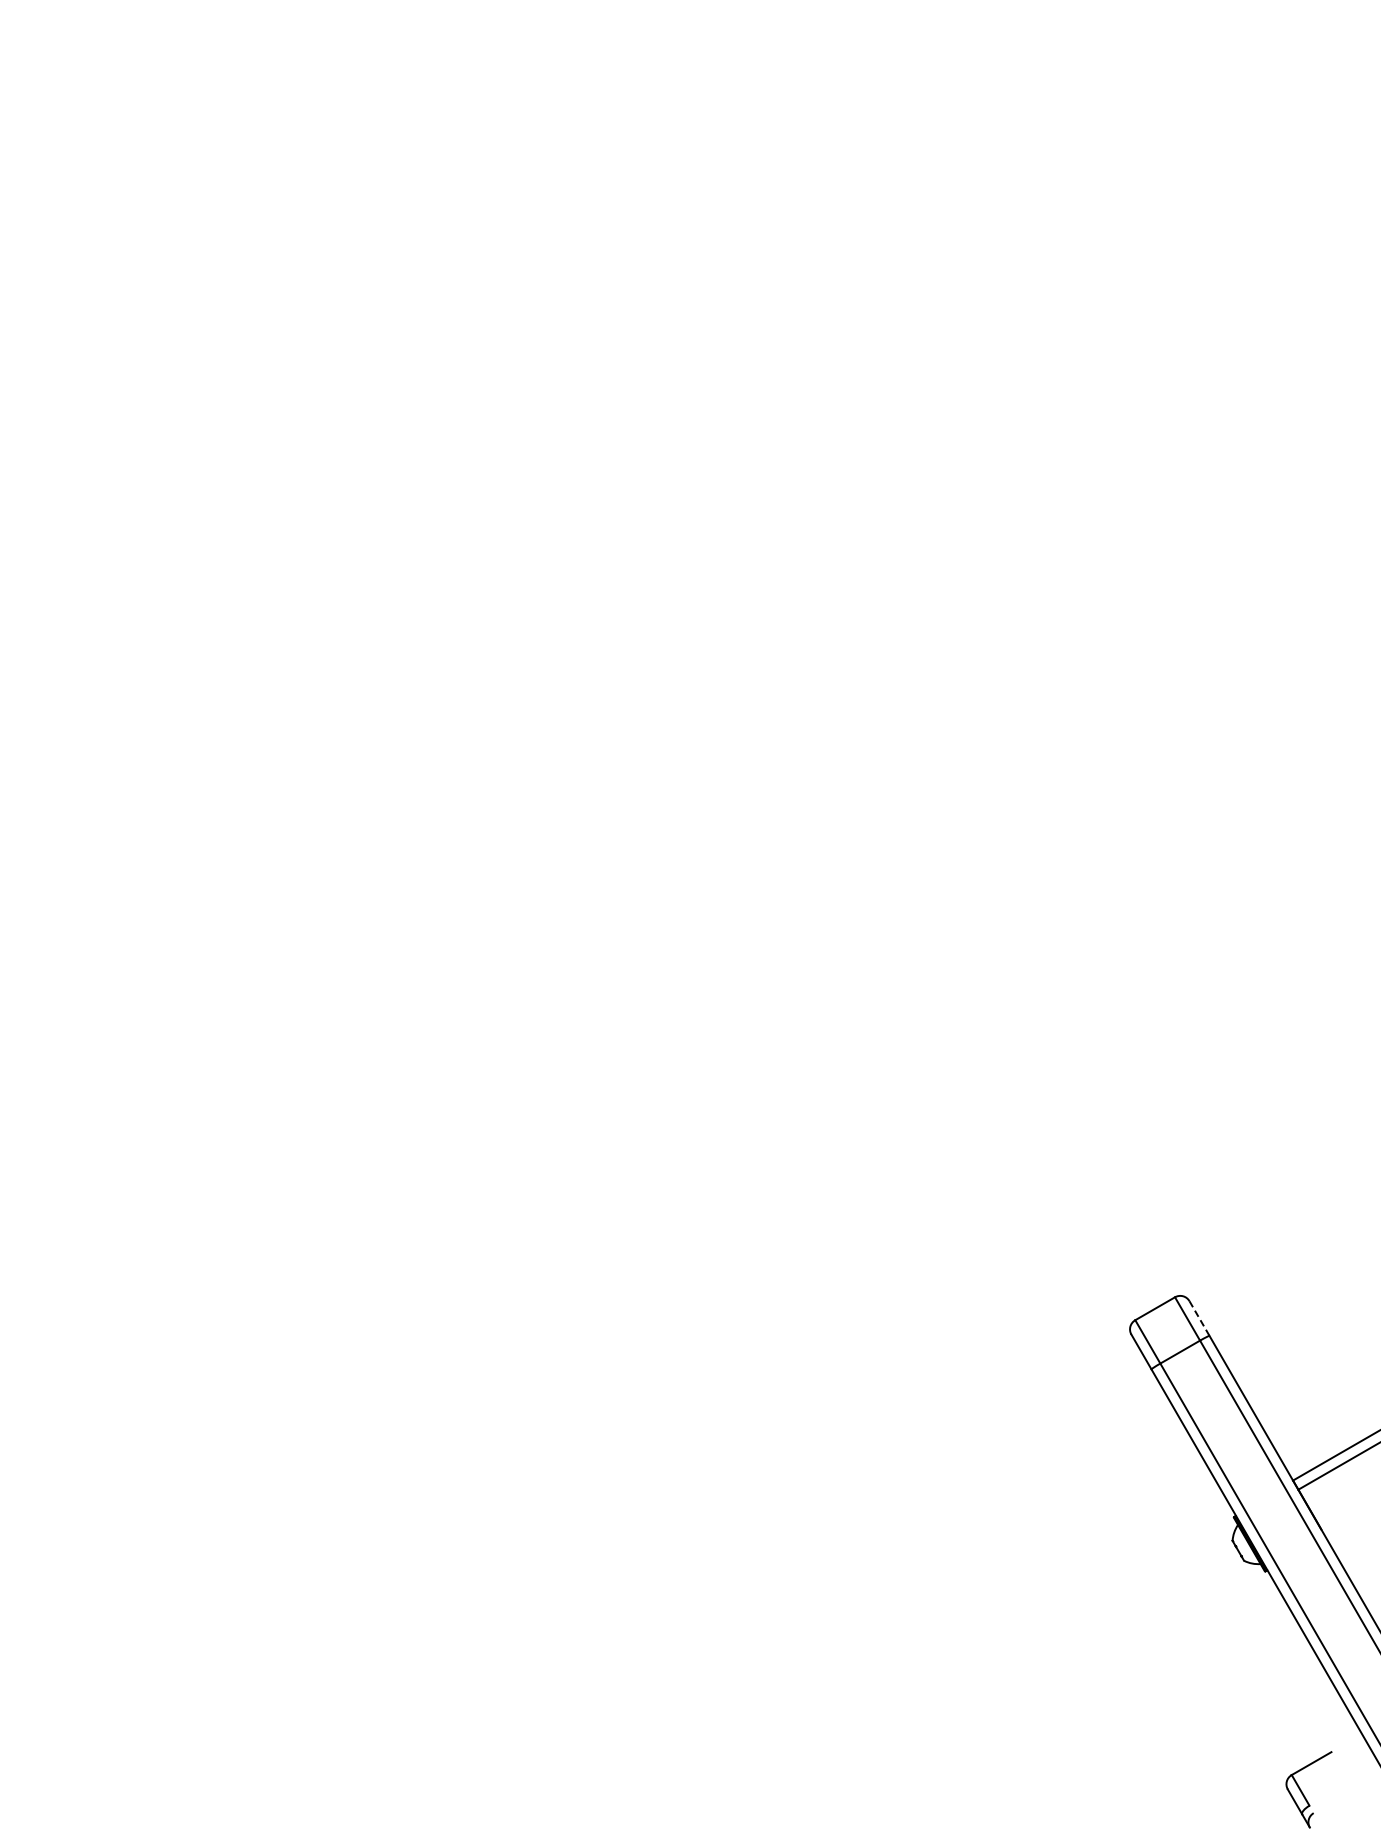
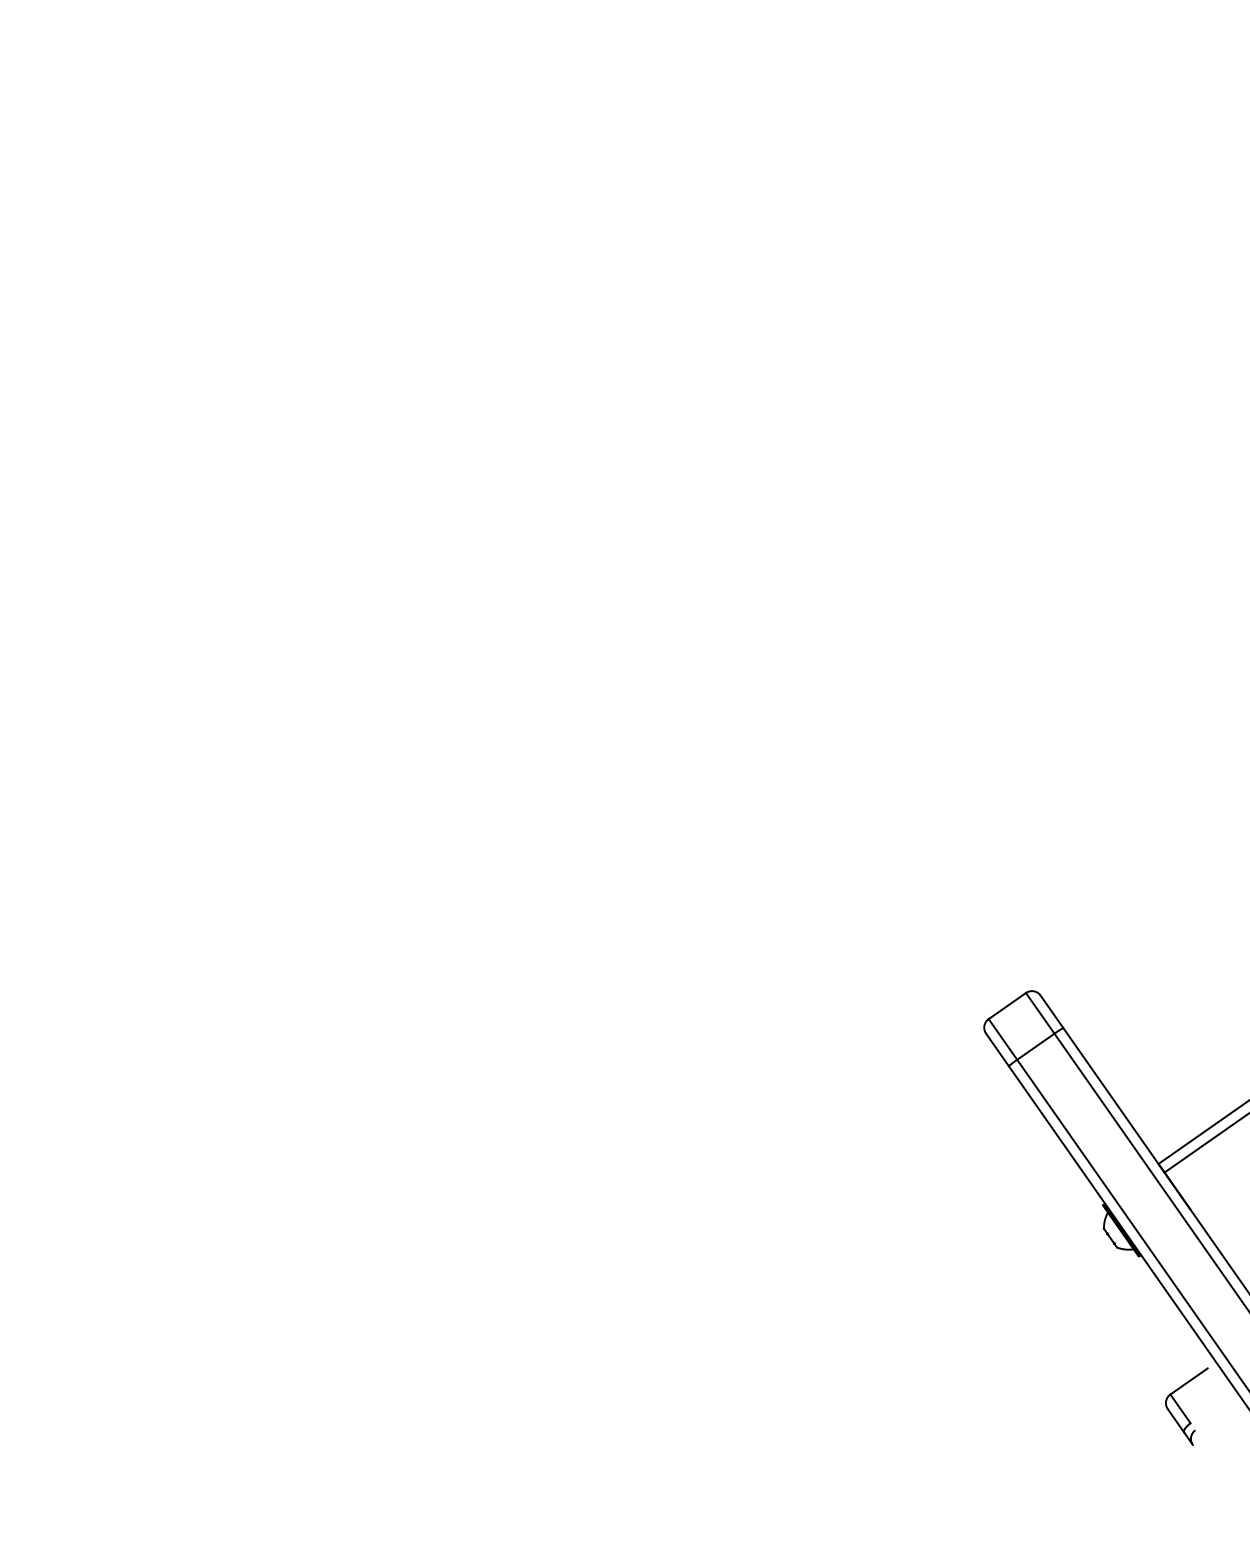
line: (1199, 1318) -> (1052, 1011), dashed -> solid
part: (1302, 1791) -> (1182, 1409), moved

